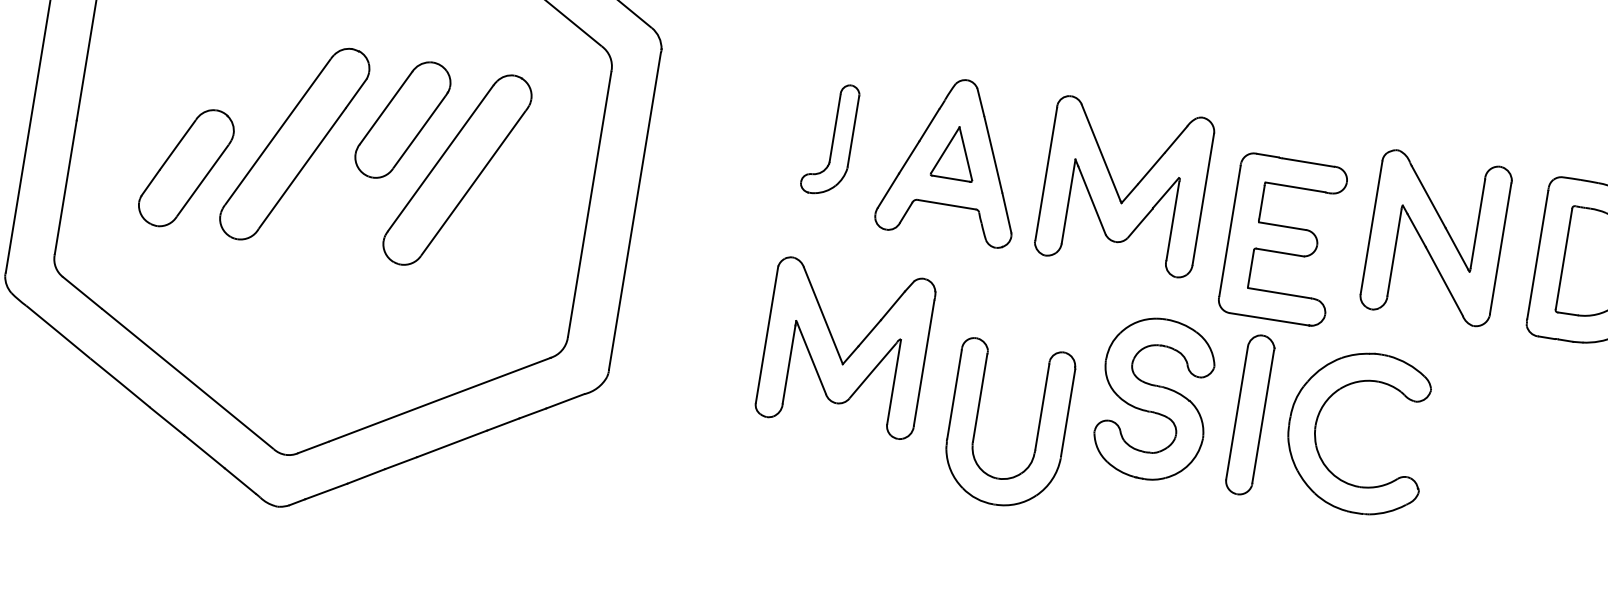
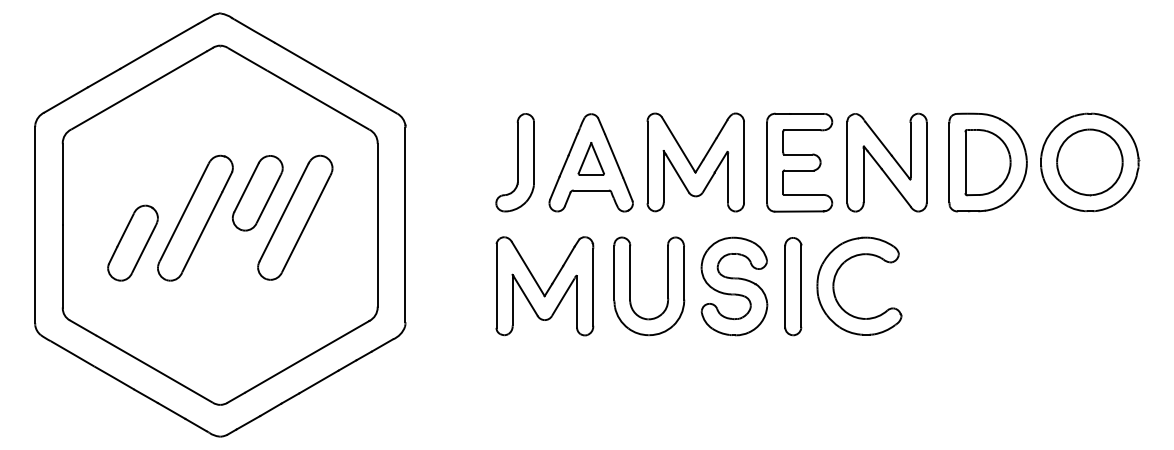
part: (829, 138) -> (514, 162), size x1.43
part: (1282, 239) -> (799, 162), moved
part: (1037, 430) -> (667, 286), moved

